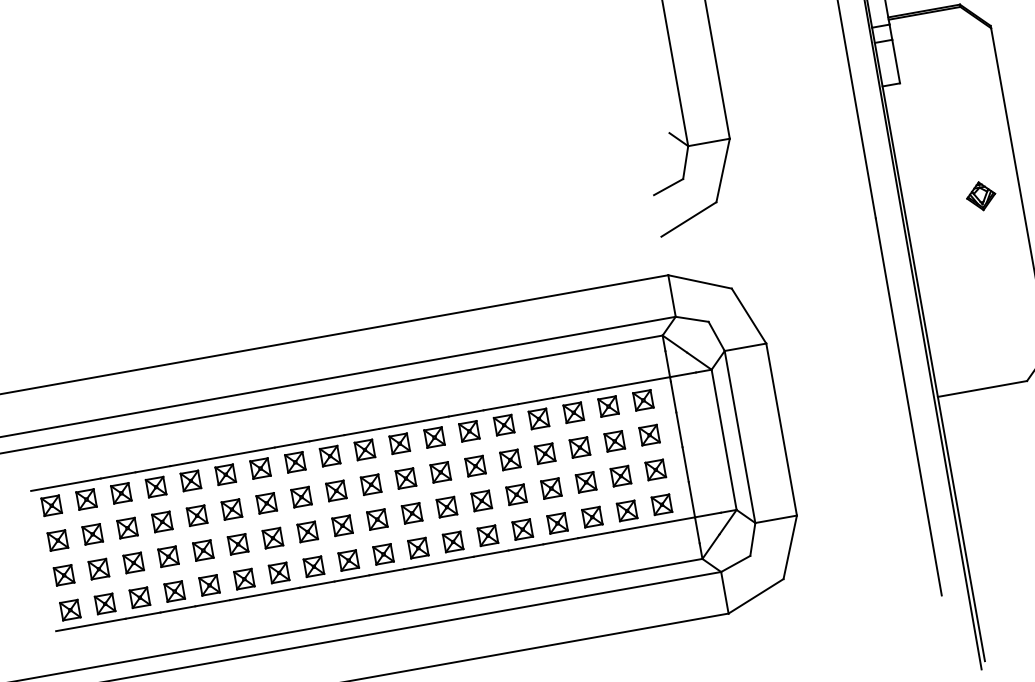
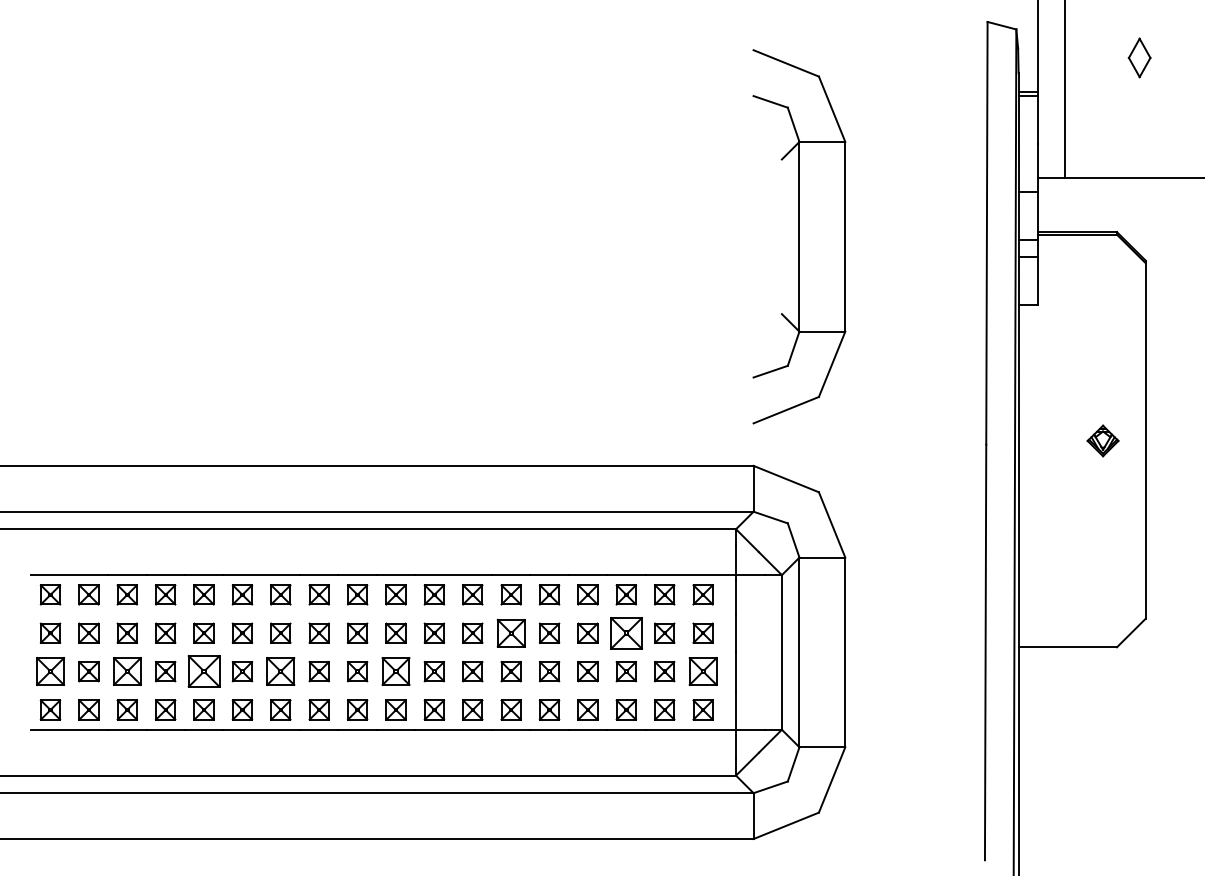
part: (579, 447) -> (625, 632), size x1.6
part: (474, 465) -> (510, 632), size x1.4
part: (655, 469) -> (702, 671), size x1.4
part: (376, 519) -> (395, 671), size x1.4
part: (272, 538) -> (280, 671), size x1.4
part: (202, 550) -> (203, 671), size x1.6
part: (132, 562) -> (126, 671), size x1.4
part: (64, 575) -> (50, 671), size x1.4

